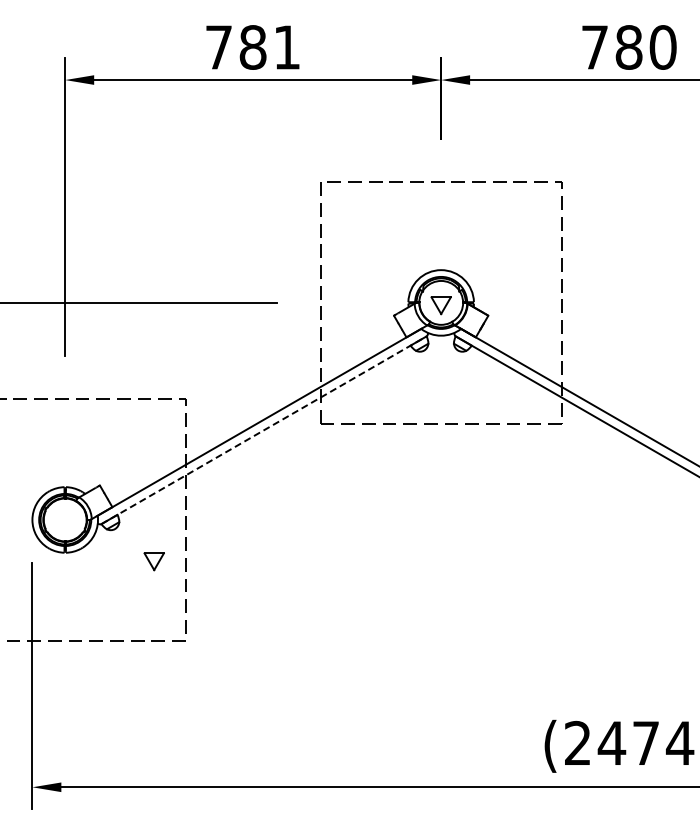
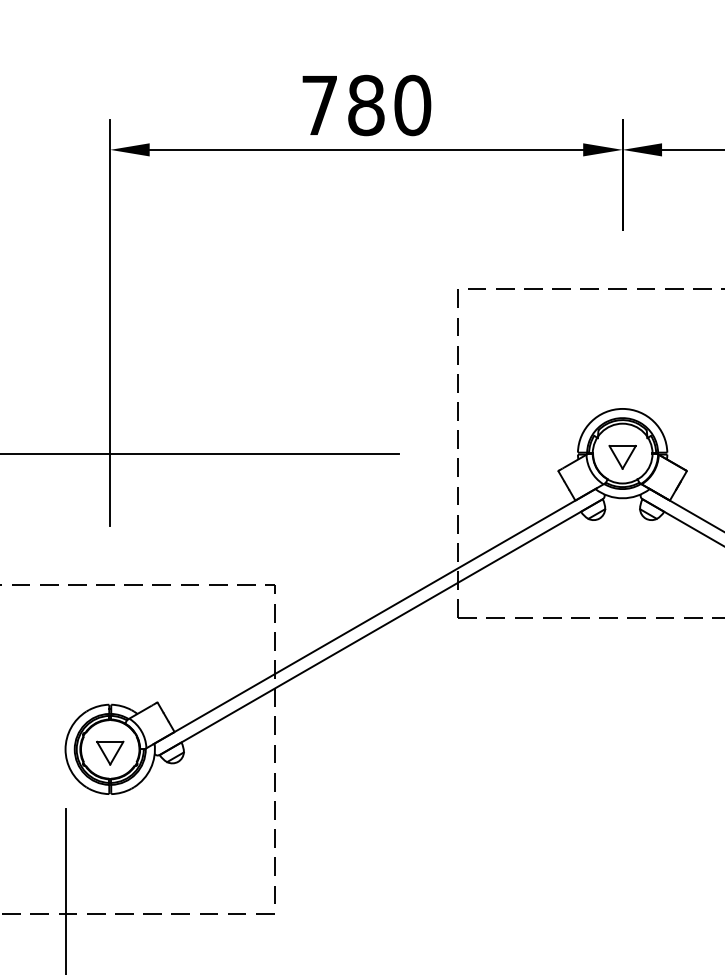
text: (286, 47) -> (411, 105), 781 -> 780
line: (264, 430) -> (381, 627), dashed -> solid
part: (153, 561) -> (109, 752), moved

